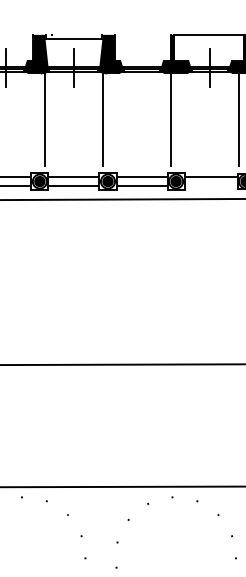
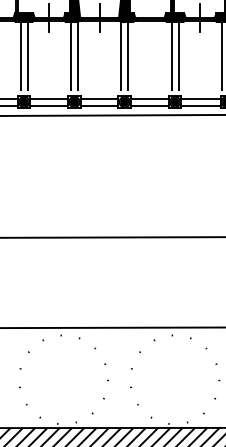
line: (34, 122) -> (70, 58), added
line: (113, 122) -> (128, 58), added
line: (180, 122) -> (178, 58), added
line: (210, 186) -> (200, 105), added

